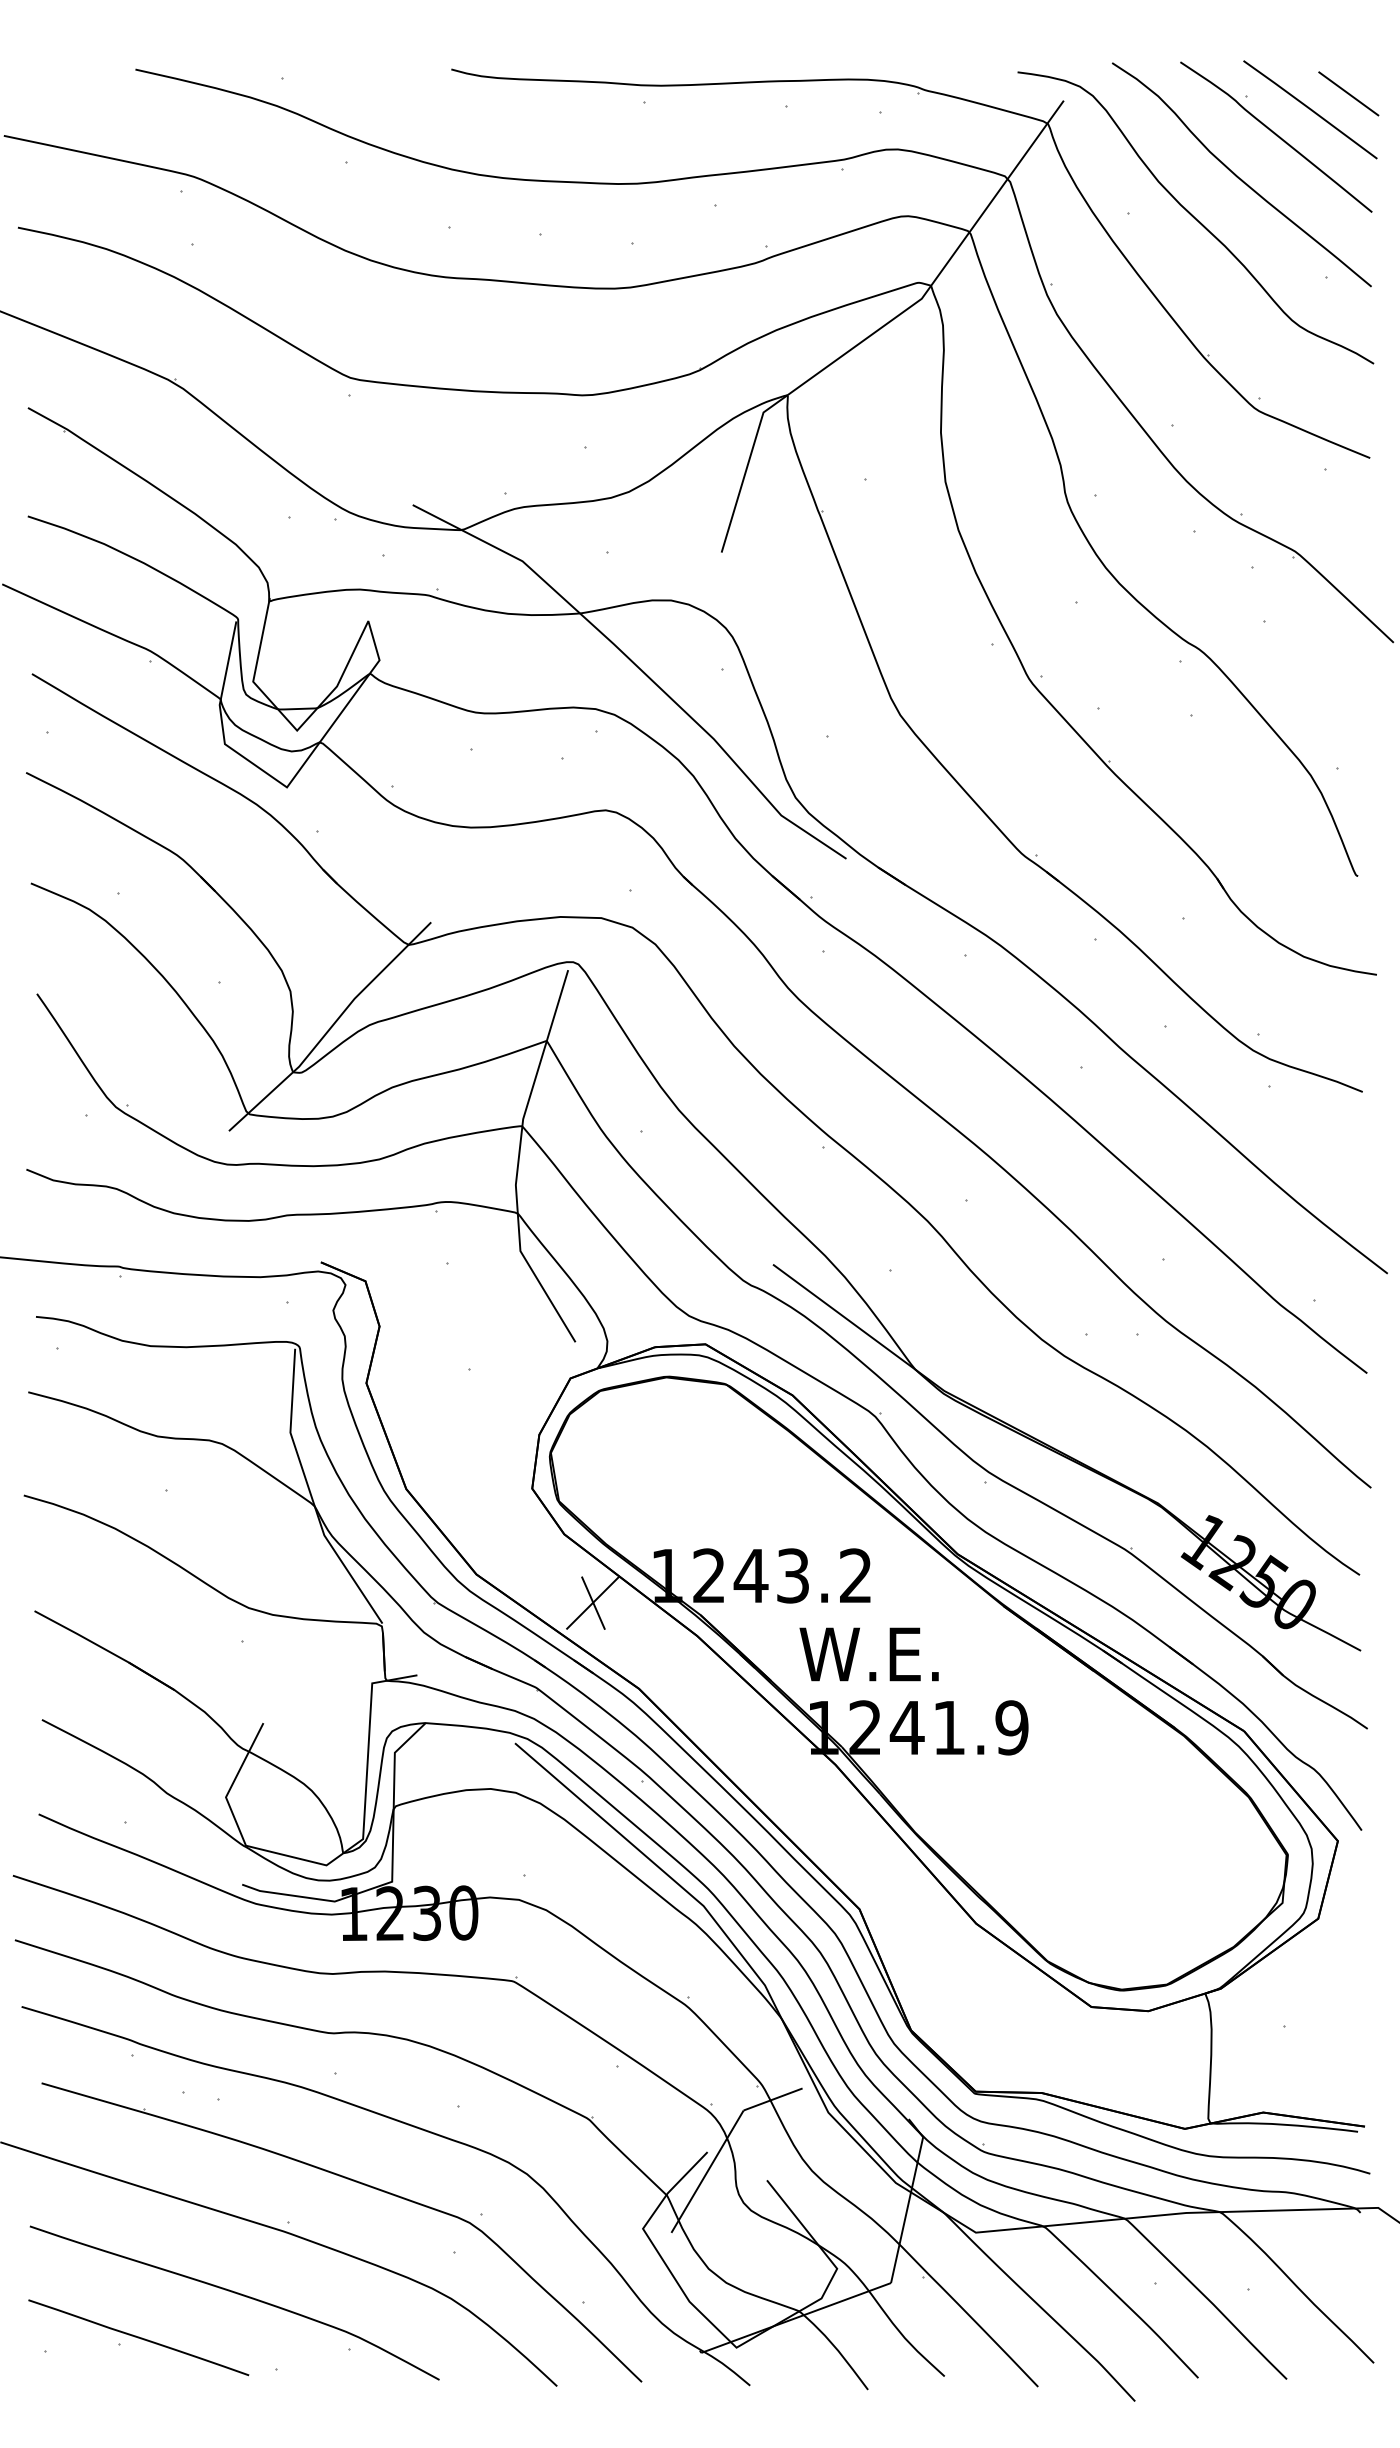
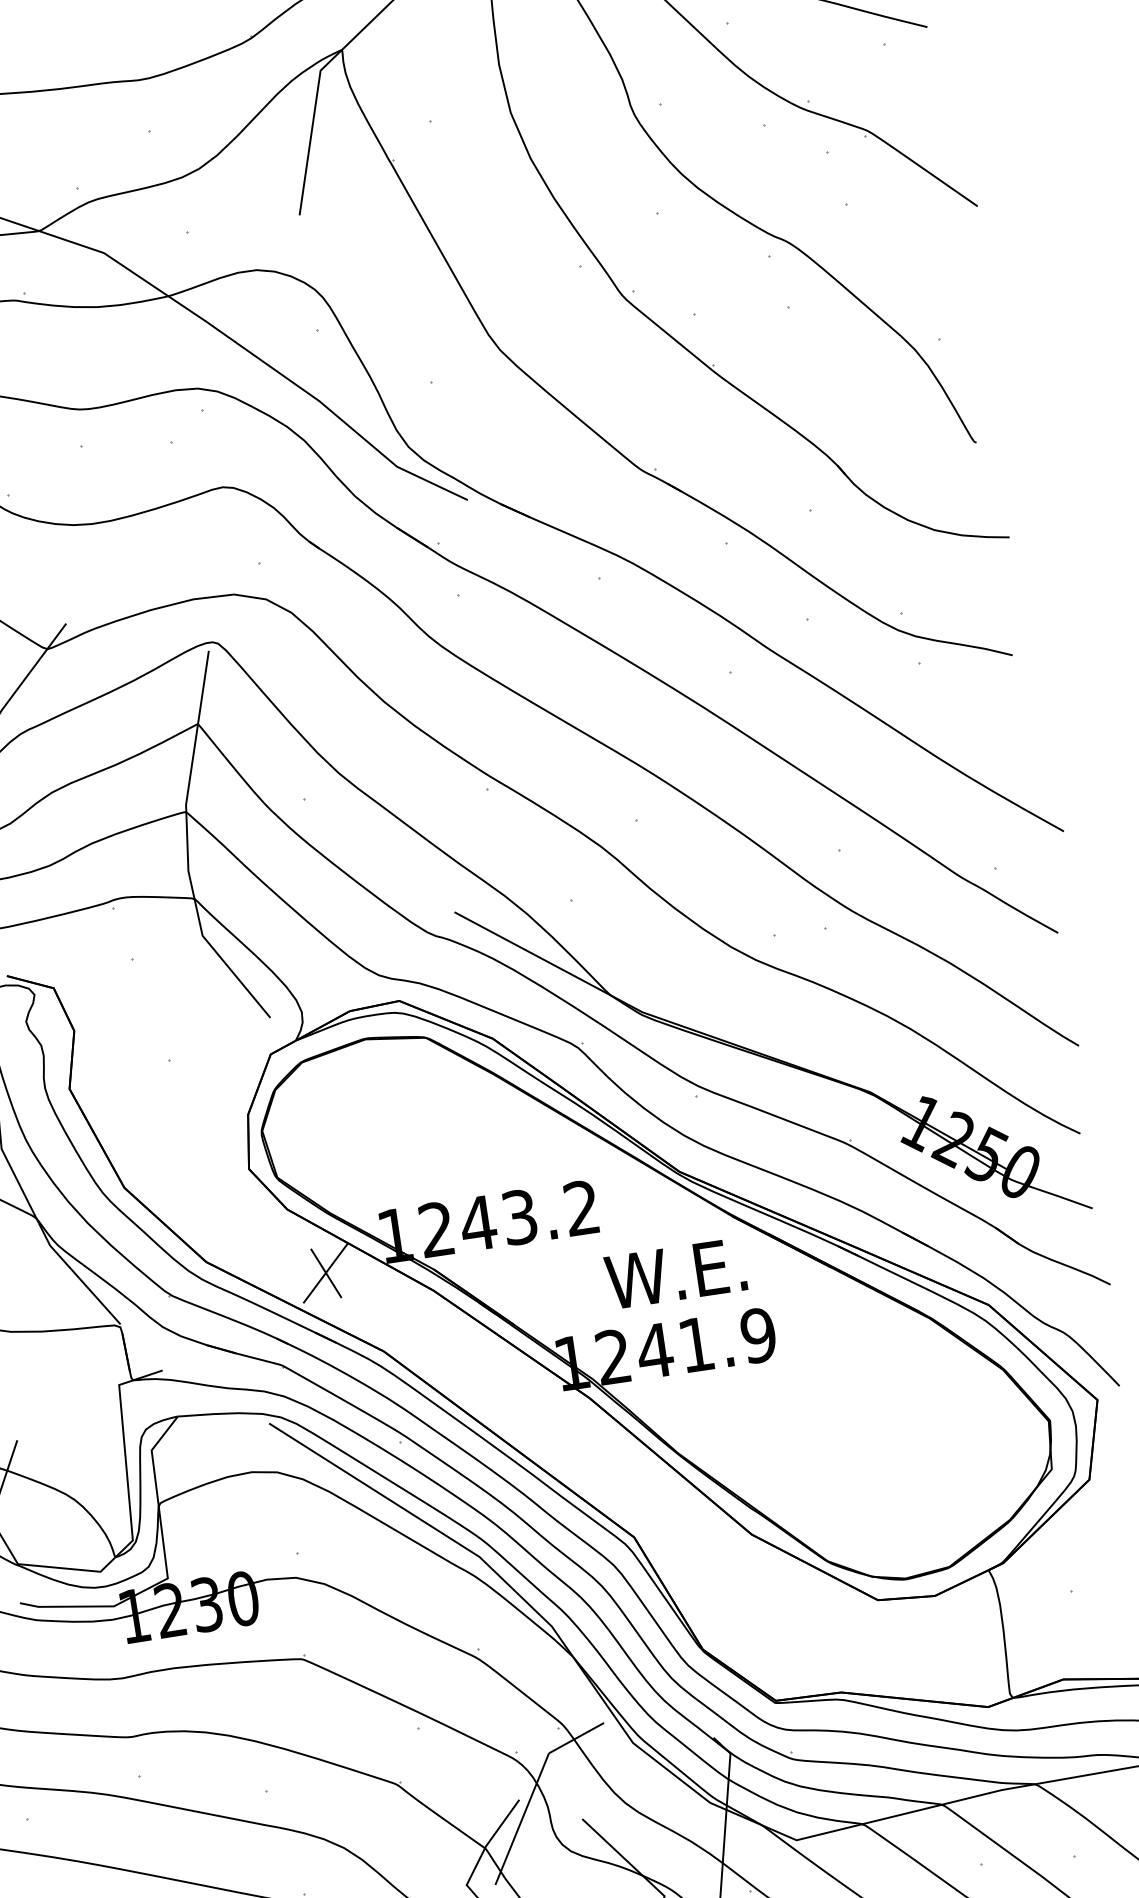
text: (868, 1654) -> (675, 1273), moved

